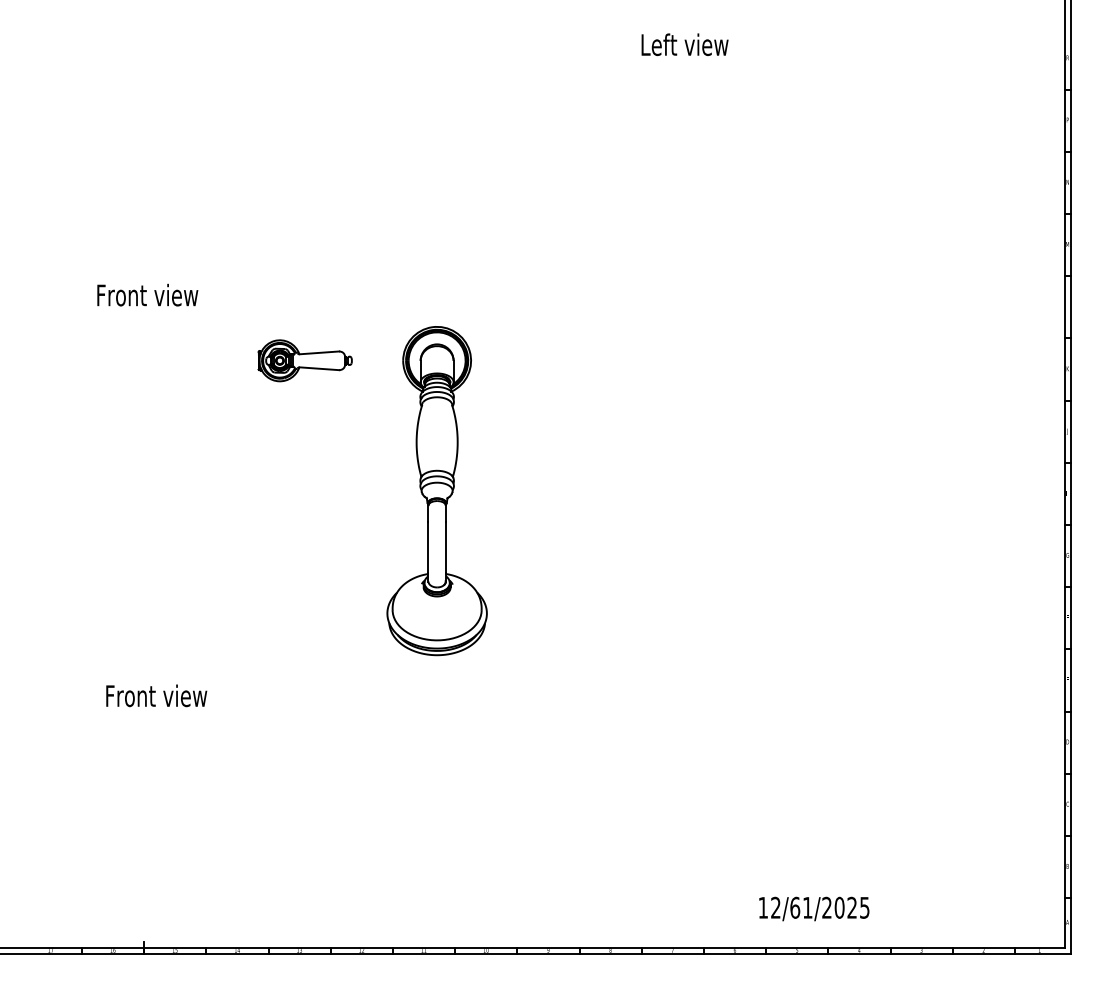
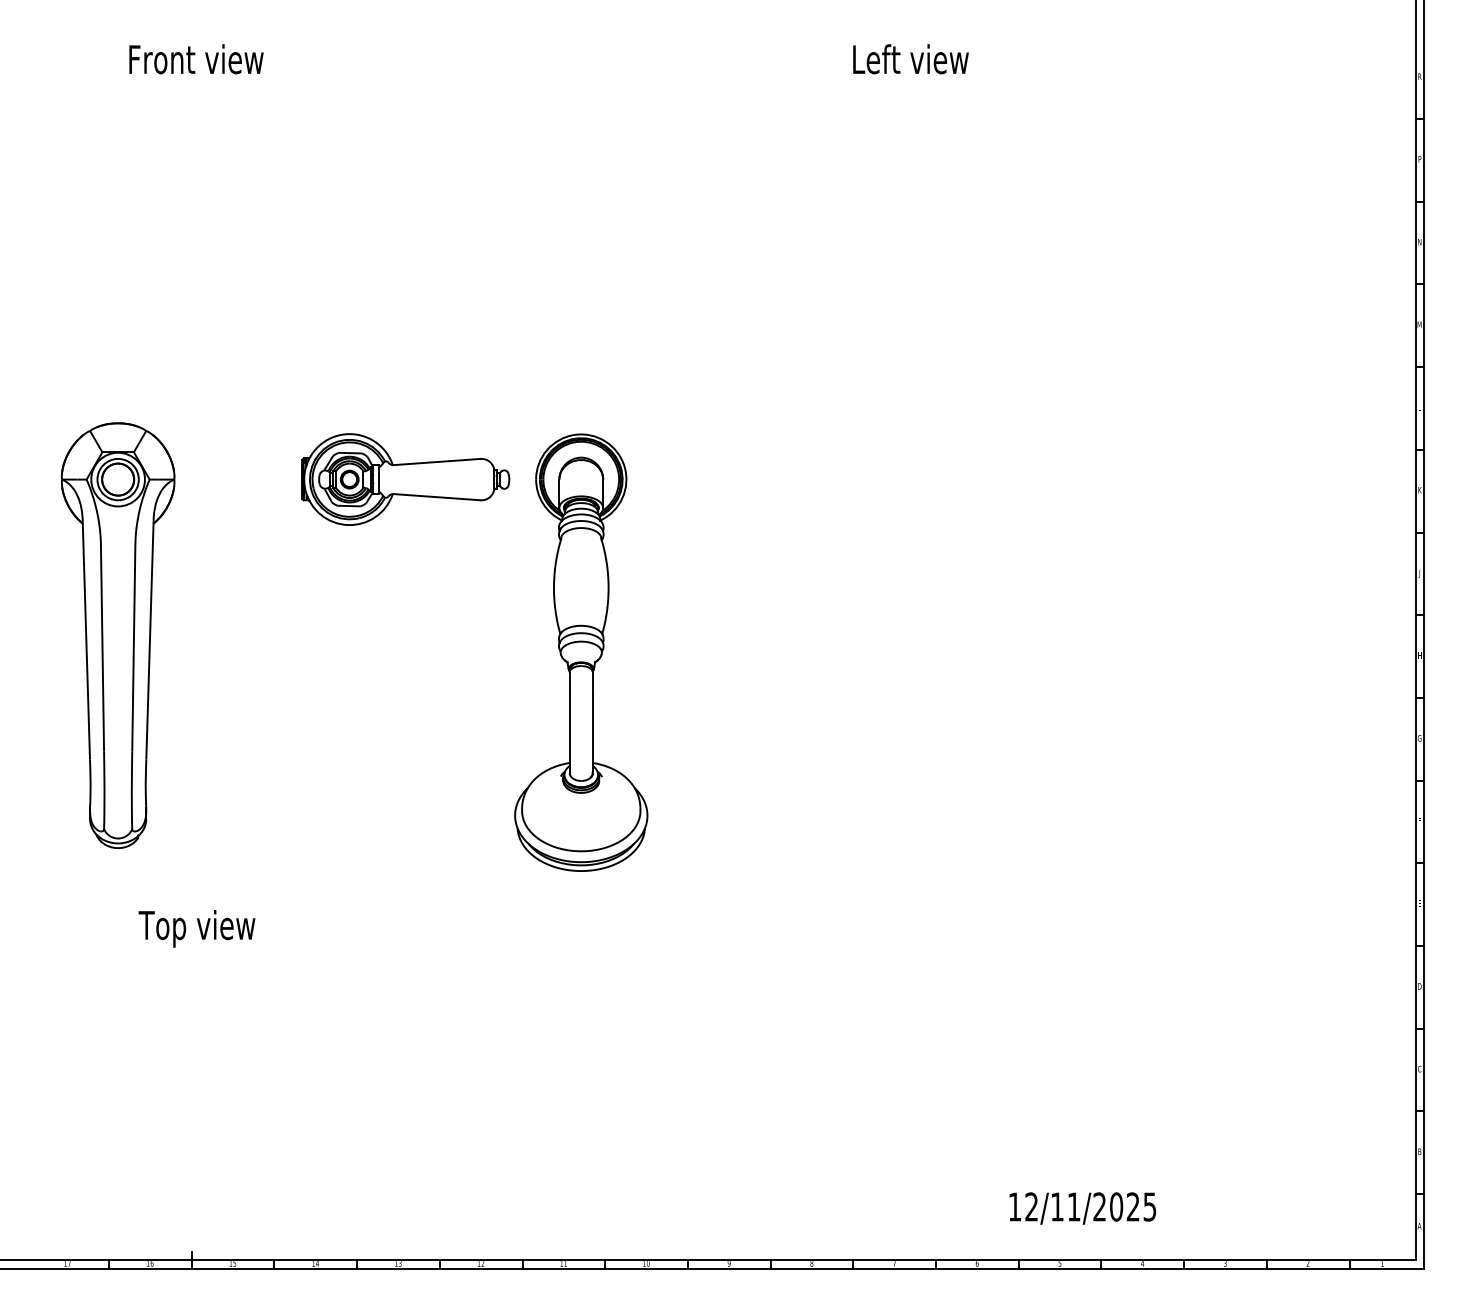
text: (147, 295) -> (196, 59), moved
part: (304, 360) -> (405, 479), size x1.67
part: (88, 478) -> (117, 635), added
text: (155, 698) -> (206, 928), Front view -> Top view
text: (795, 907) -> (1057, 1206), 12/61/2025 -> 12/11/2025

